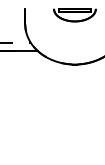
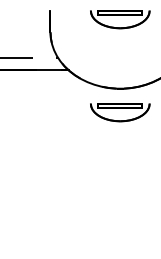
part: (75, 81) -> (120, 112), added

